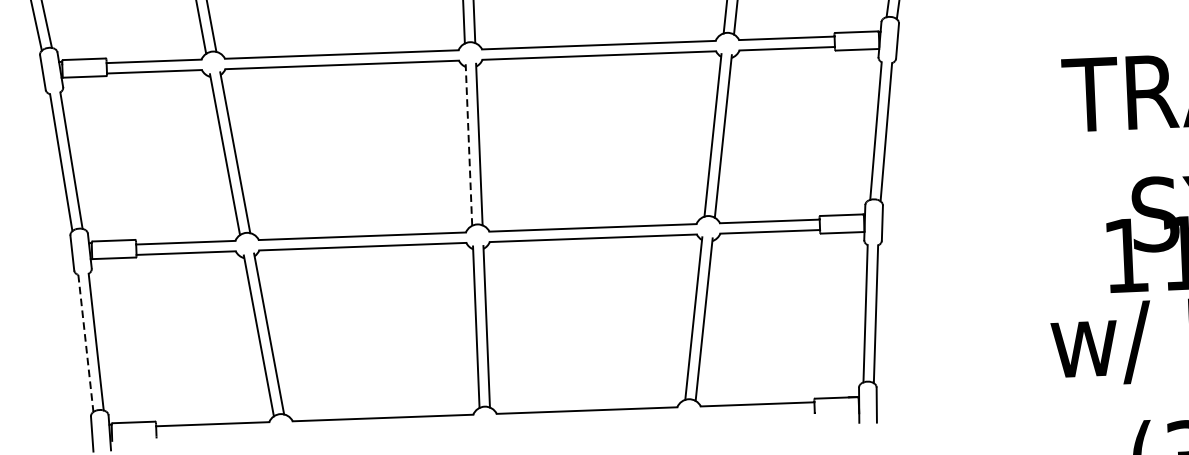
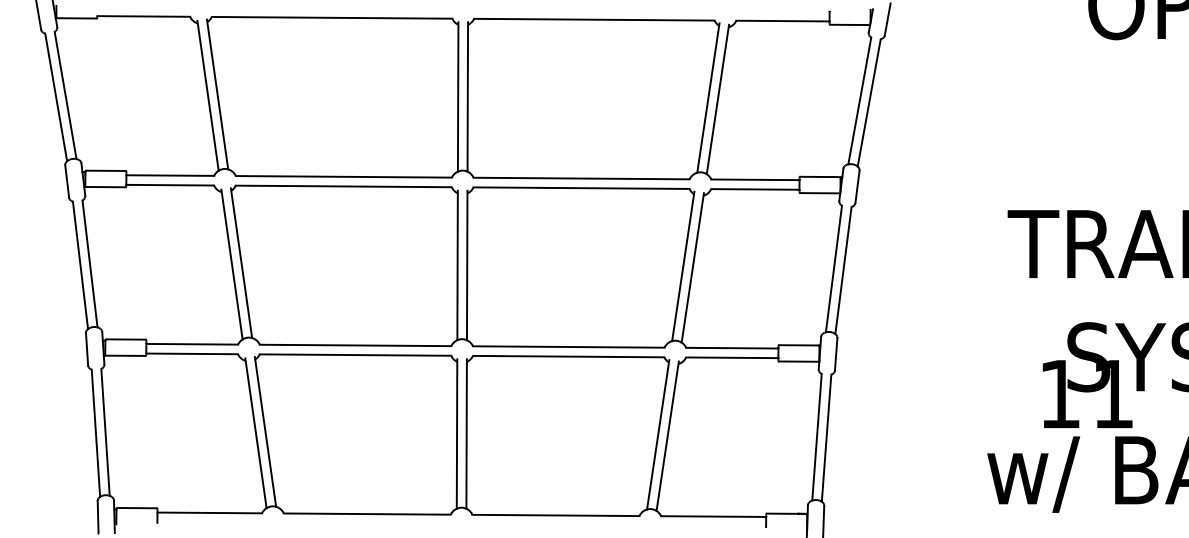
line: (468, 145) -> (457, 265), dashed -> solid
line: (85, 343) -> (95, 433), dashed -> solid

